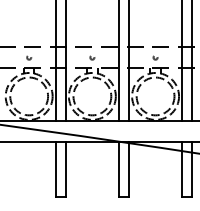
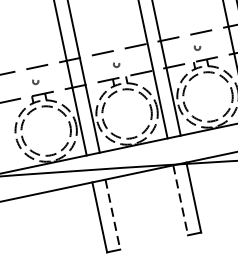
line: (65, 169) -> (112, 214), solid -> dashed
line: (118, 169) -> (180, 200), solid -> dashed

